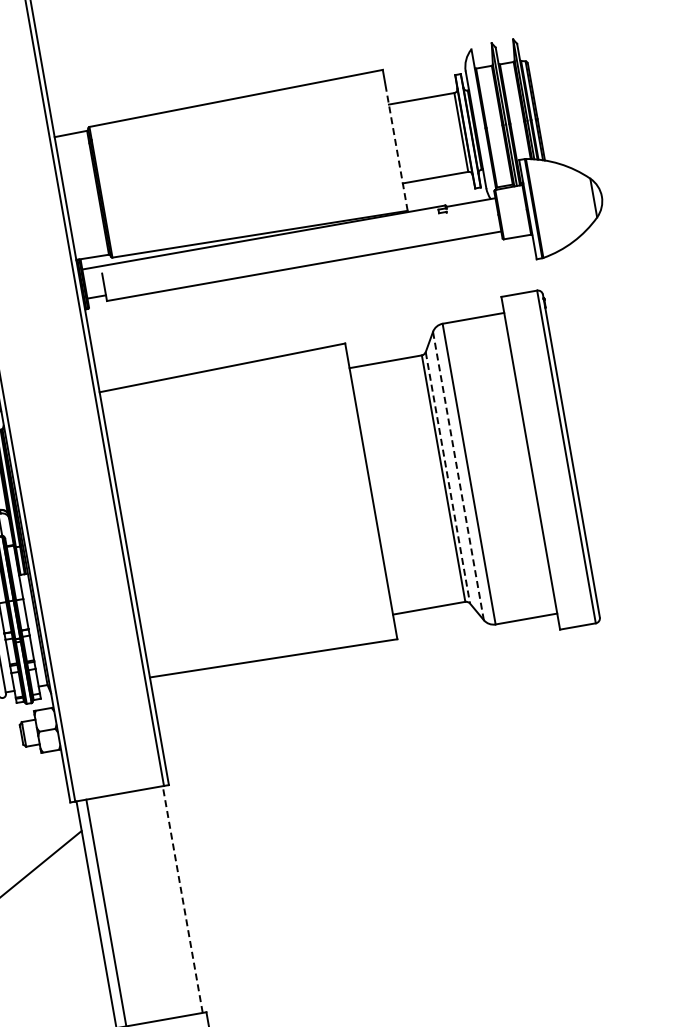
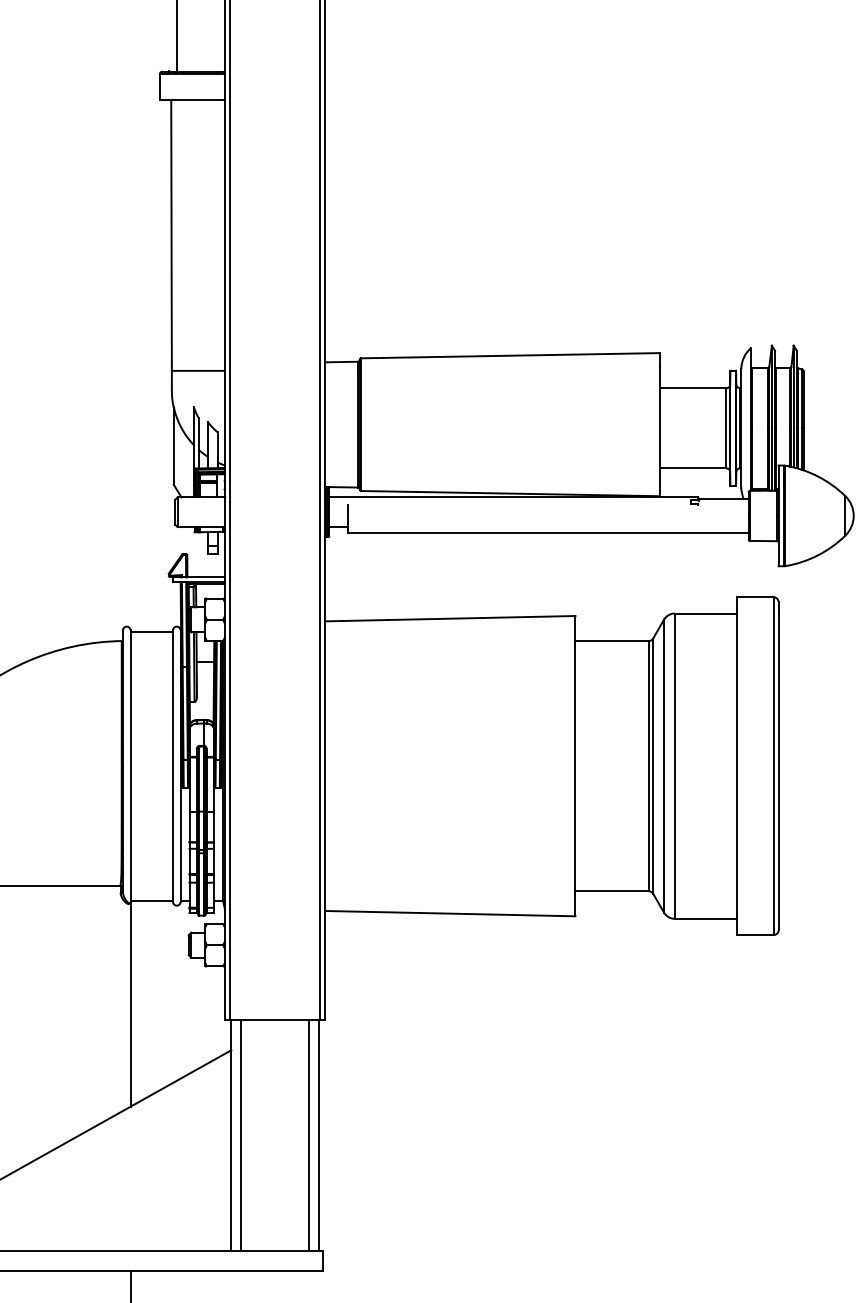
line: (395, 147) -> (659, 431), dashed -> solid
line: (458, 476) -> (663, 766), dashed -> solid
line: (448, 478) -> (653, 766), dashed -> solid
line: (182, 898) -> (318, 1134), dashed -> solid
line: (172, 901) -> (308, 1135), added

